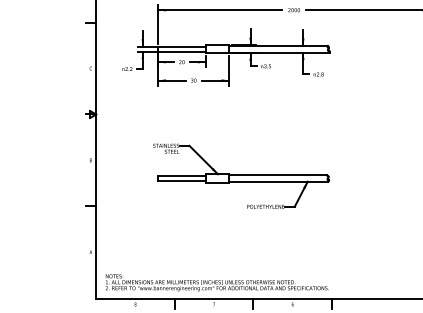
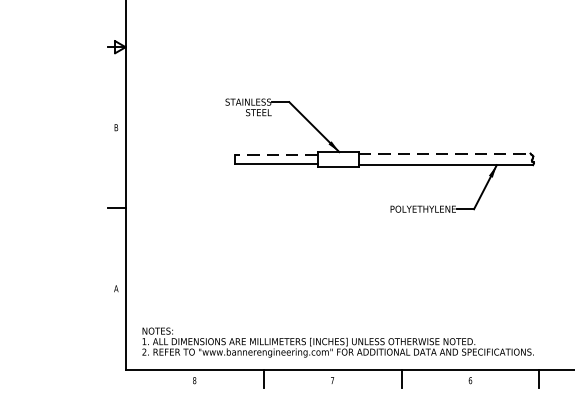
line: (182, 175) -> (277, 154), solid -> dashed
line: (278, 175) -> (445, 154), solid -> dashed

